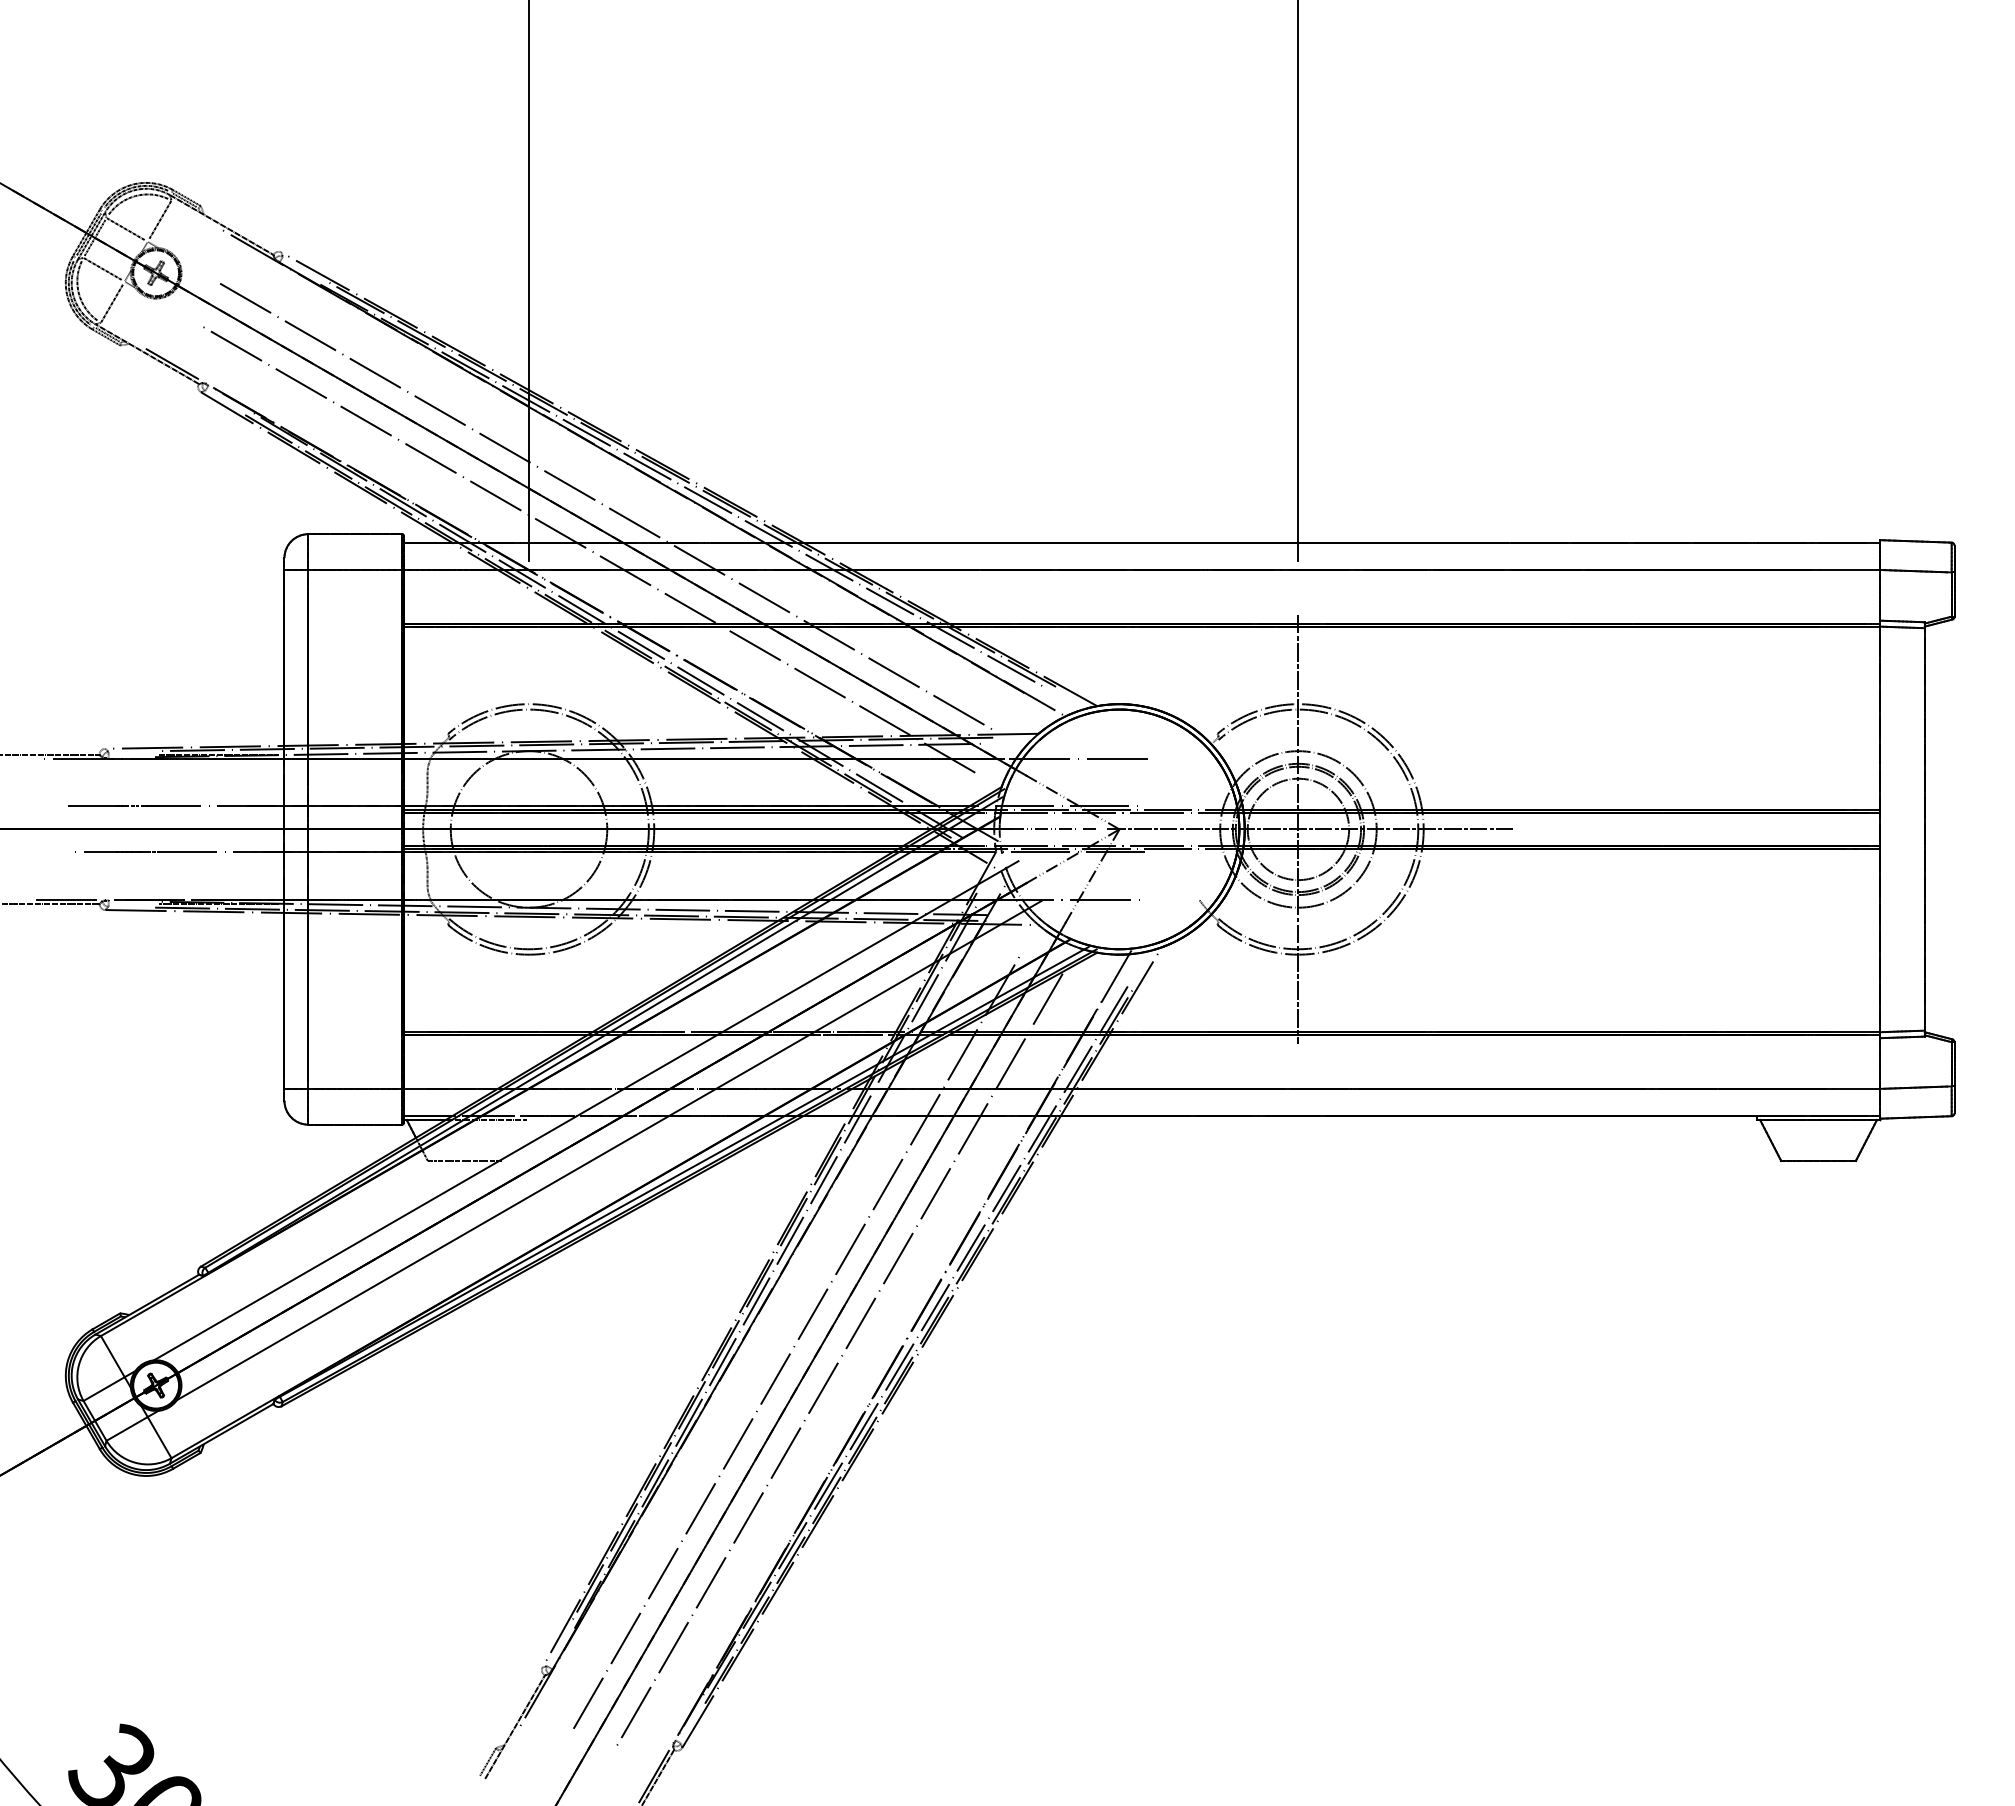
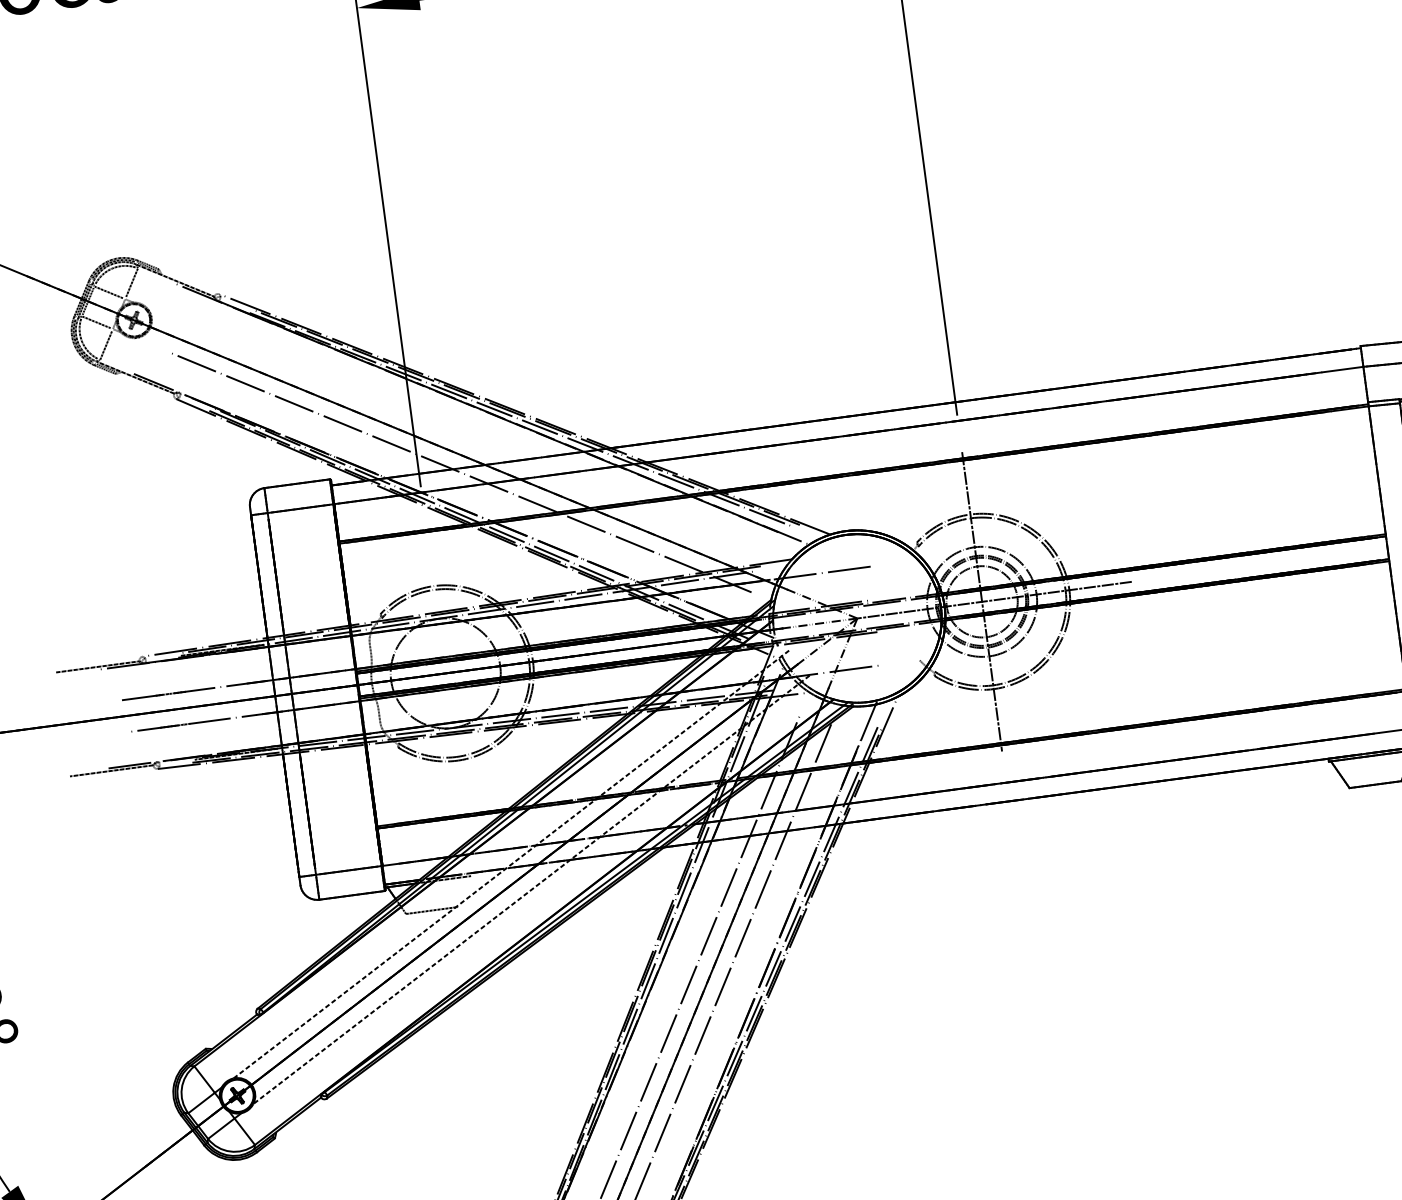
line: (609, 507) -> (471, 441), removed
line: (586, 1110) -> (511, 863), solid -> dashed
line: (608, 1150) -> (531, 889), solid -> dashed

